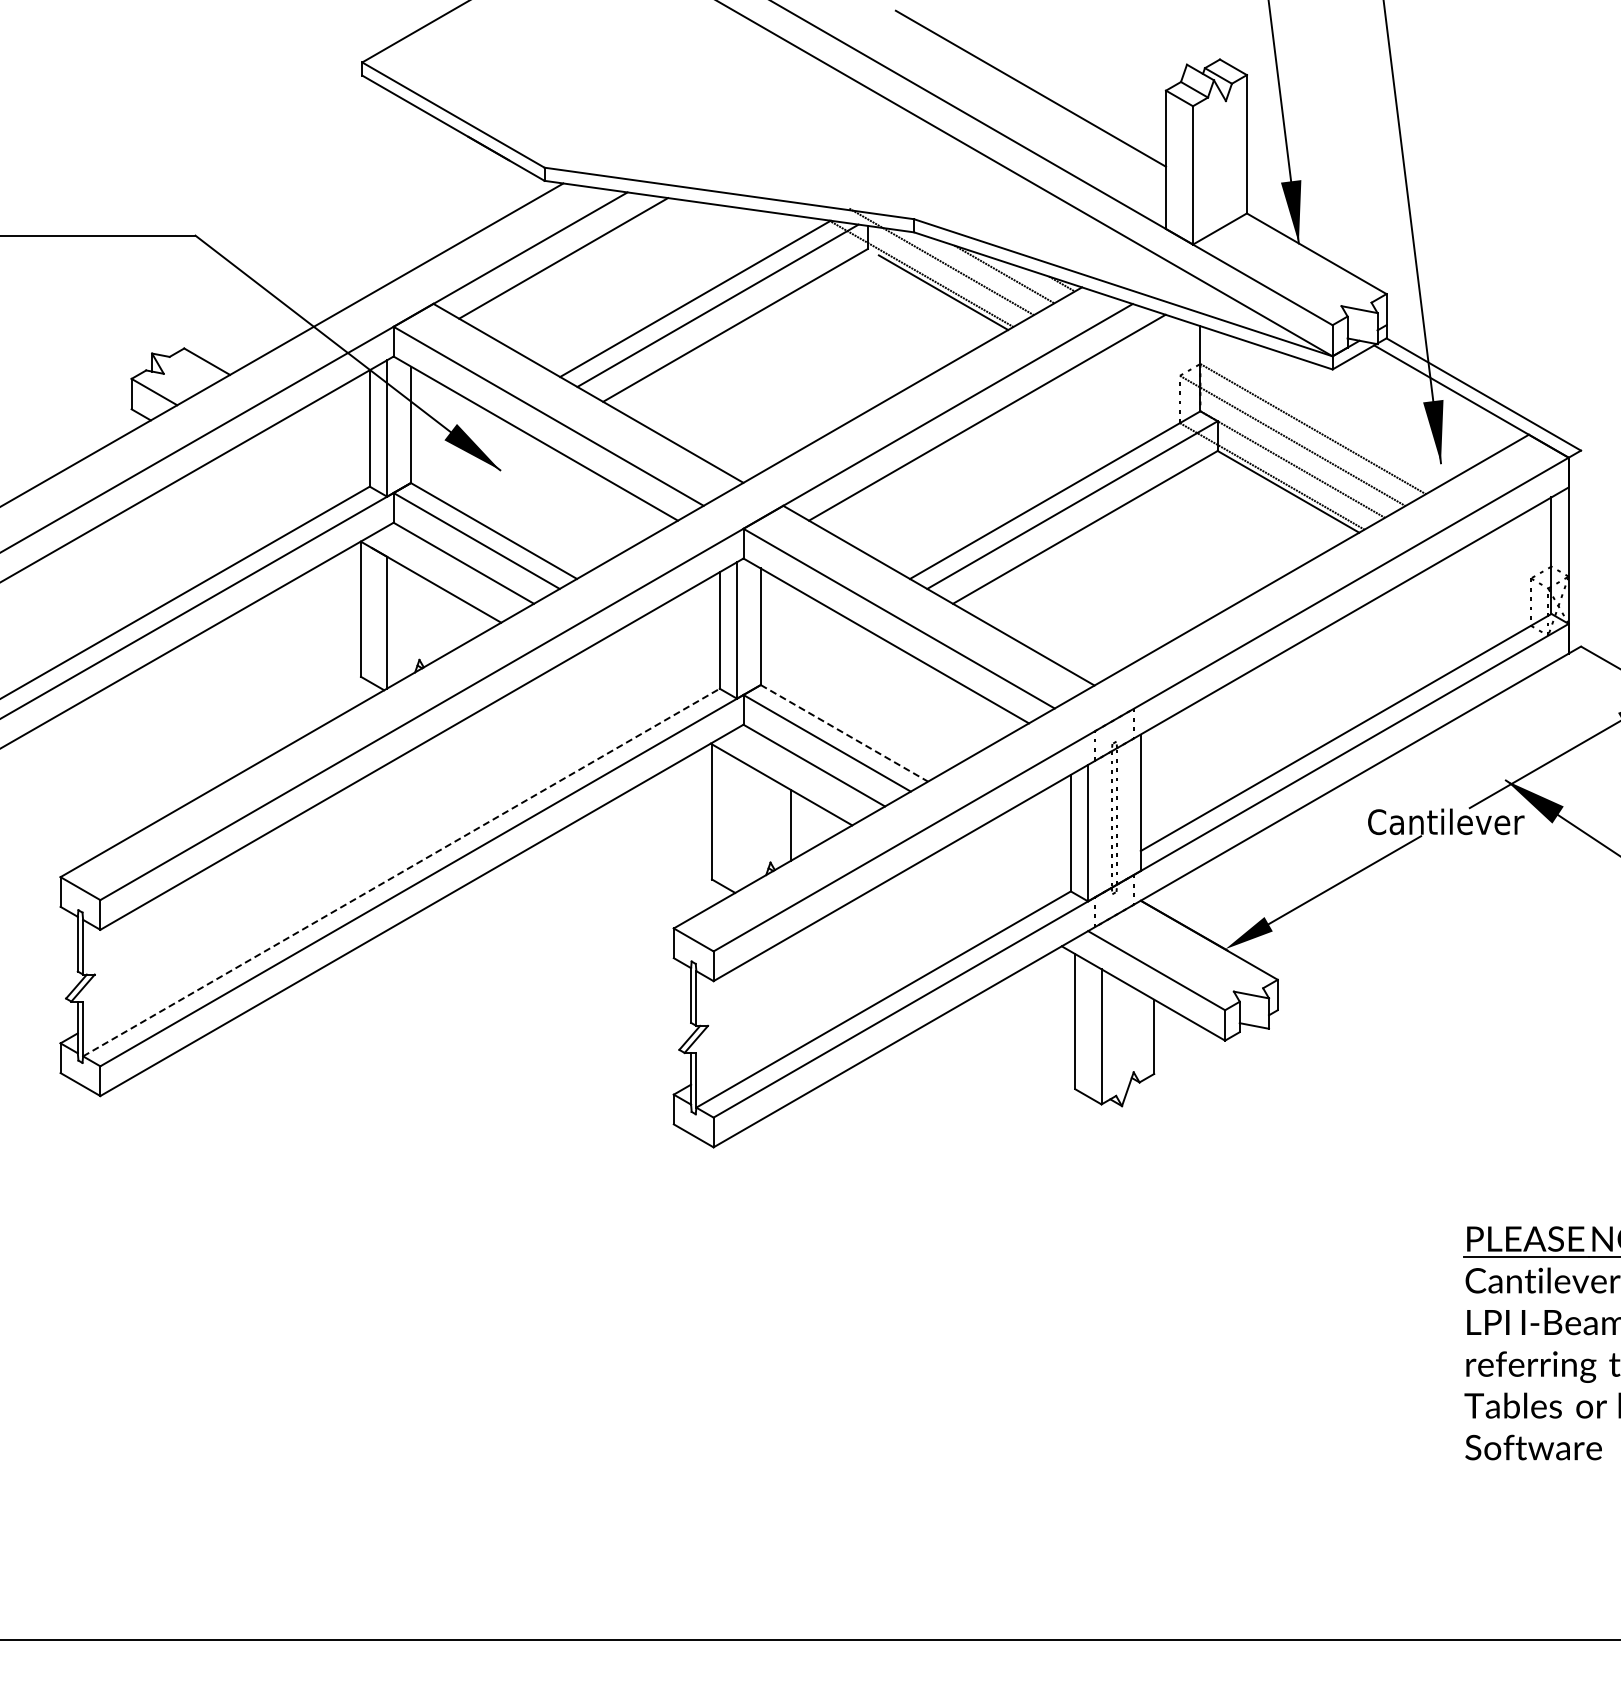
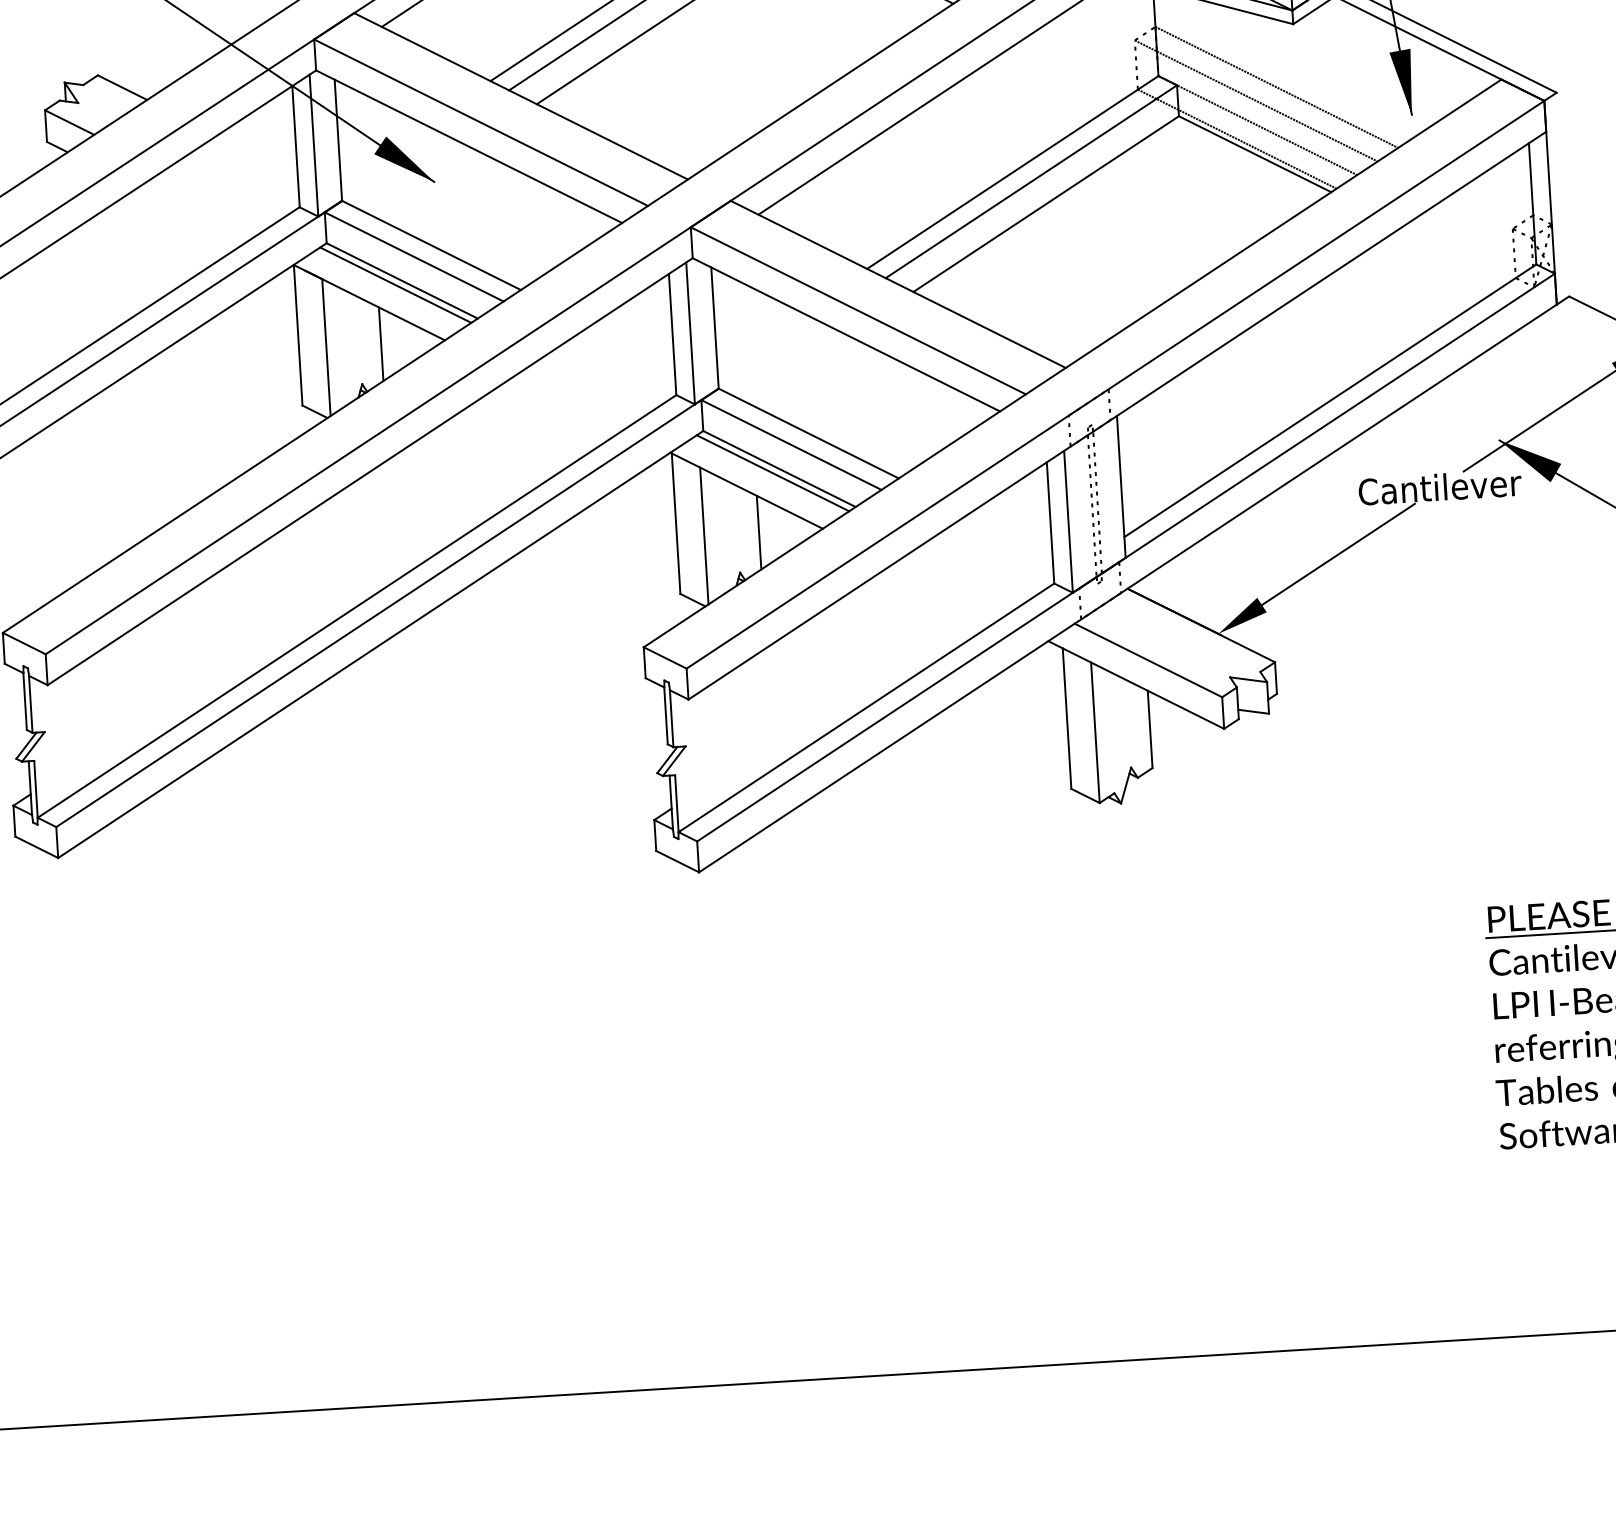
line: (457, 566) -> (395, 284), added
line: (439, 622) -> (380, 344), added
line: (844, 733) -> (808, 433), dashed -> solid
line: (807, 769) -> (772, 473), added
line: (738, 825) -> (704, 536), added
line: (401, 872) -> (357, 606), dashed -> solid

